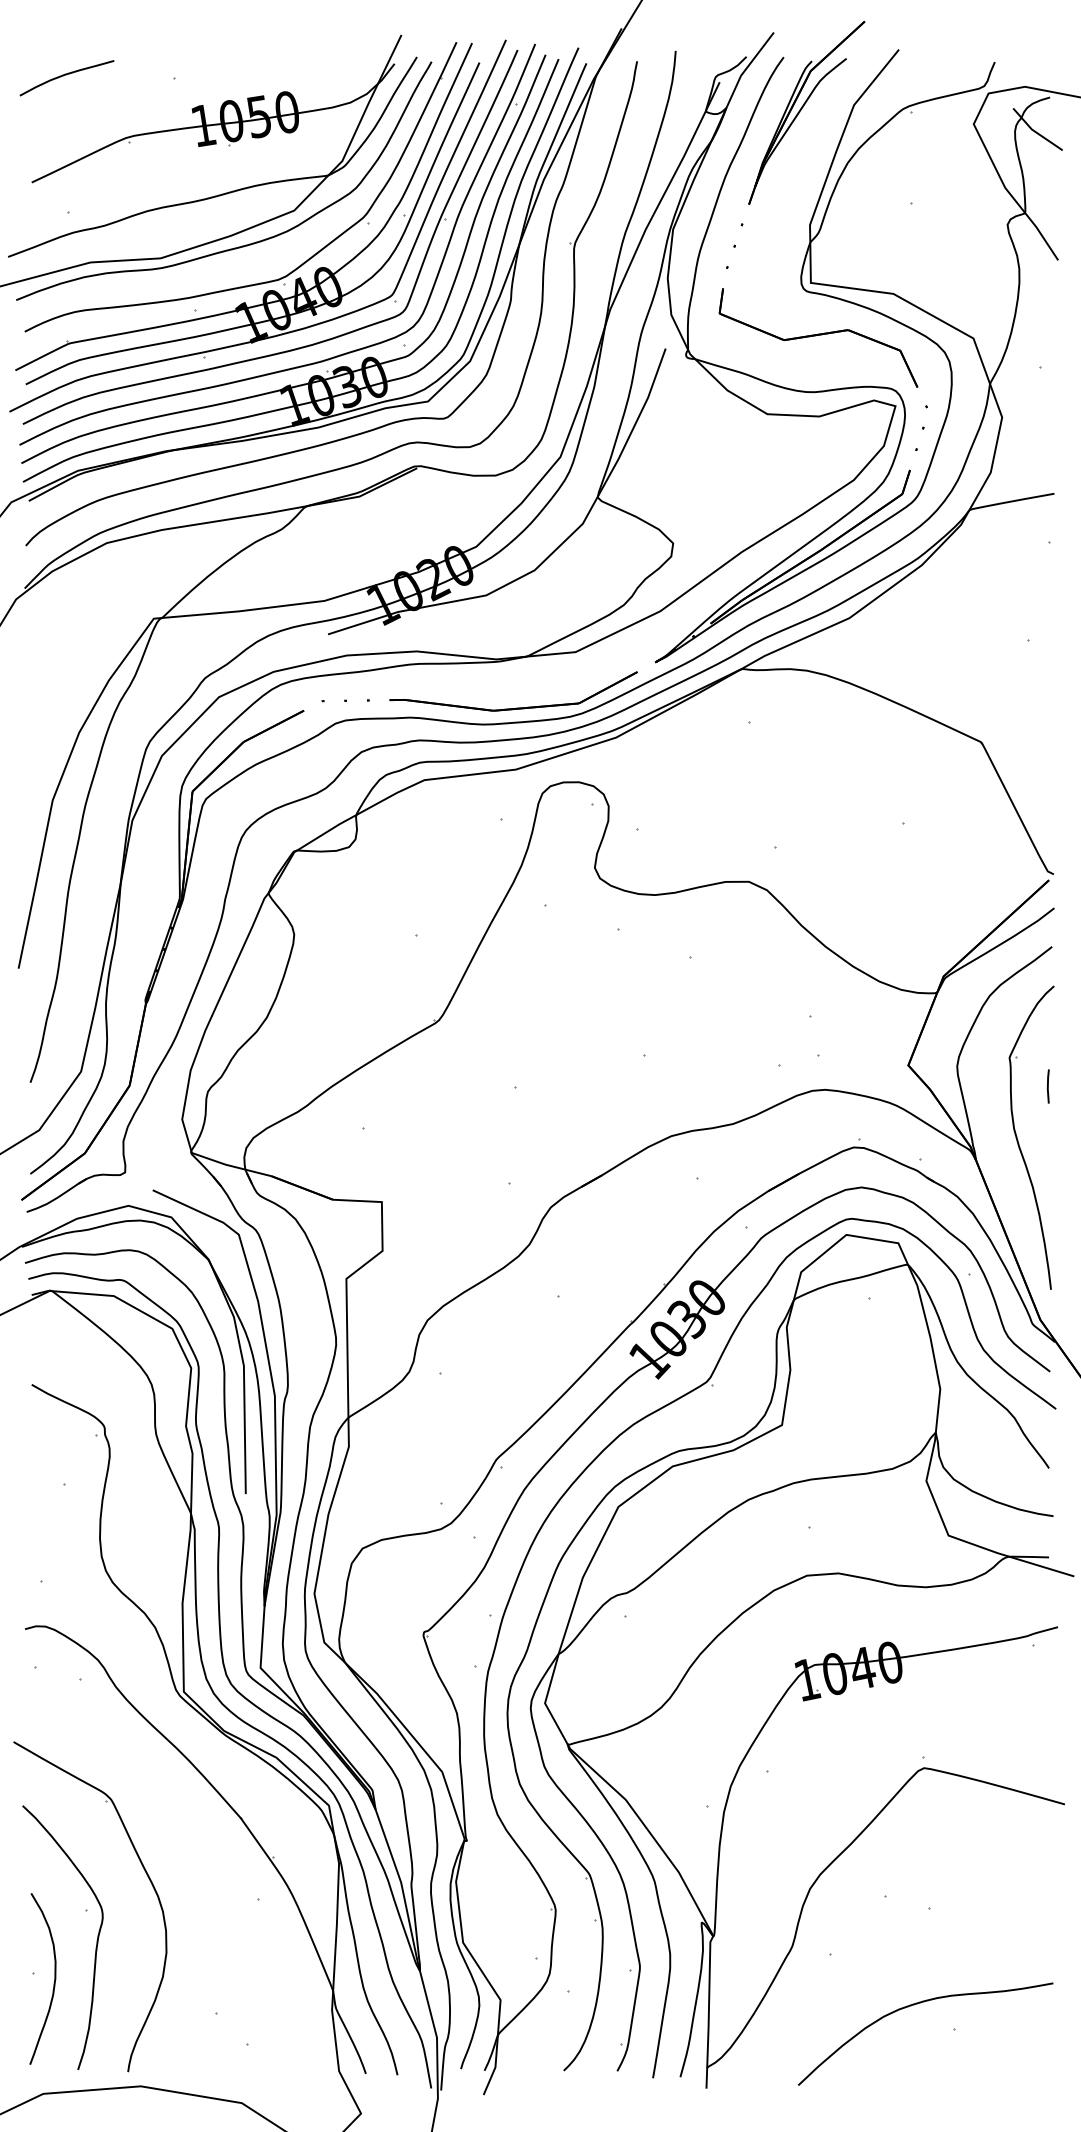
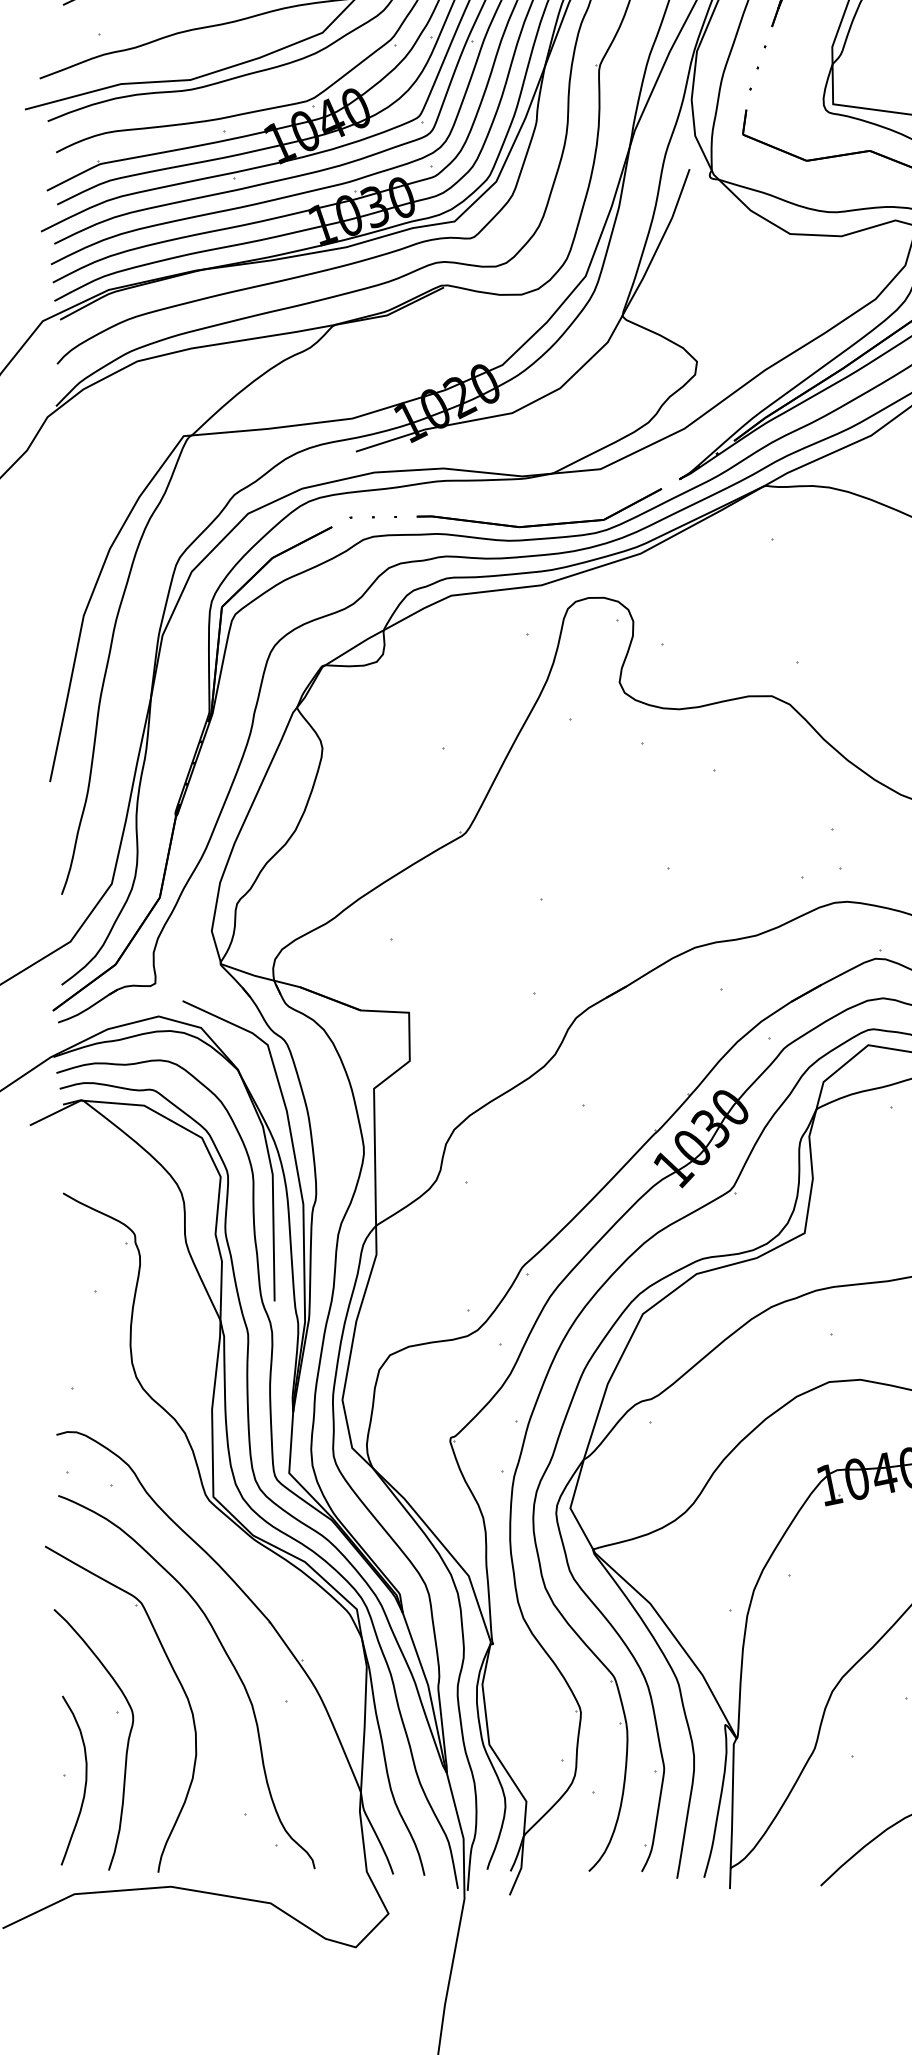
curve: (197, 1853) -> (226, 1656), added

